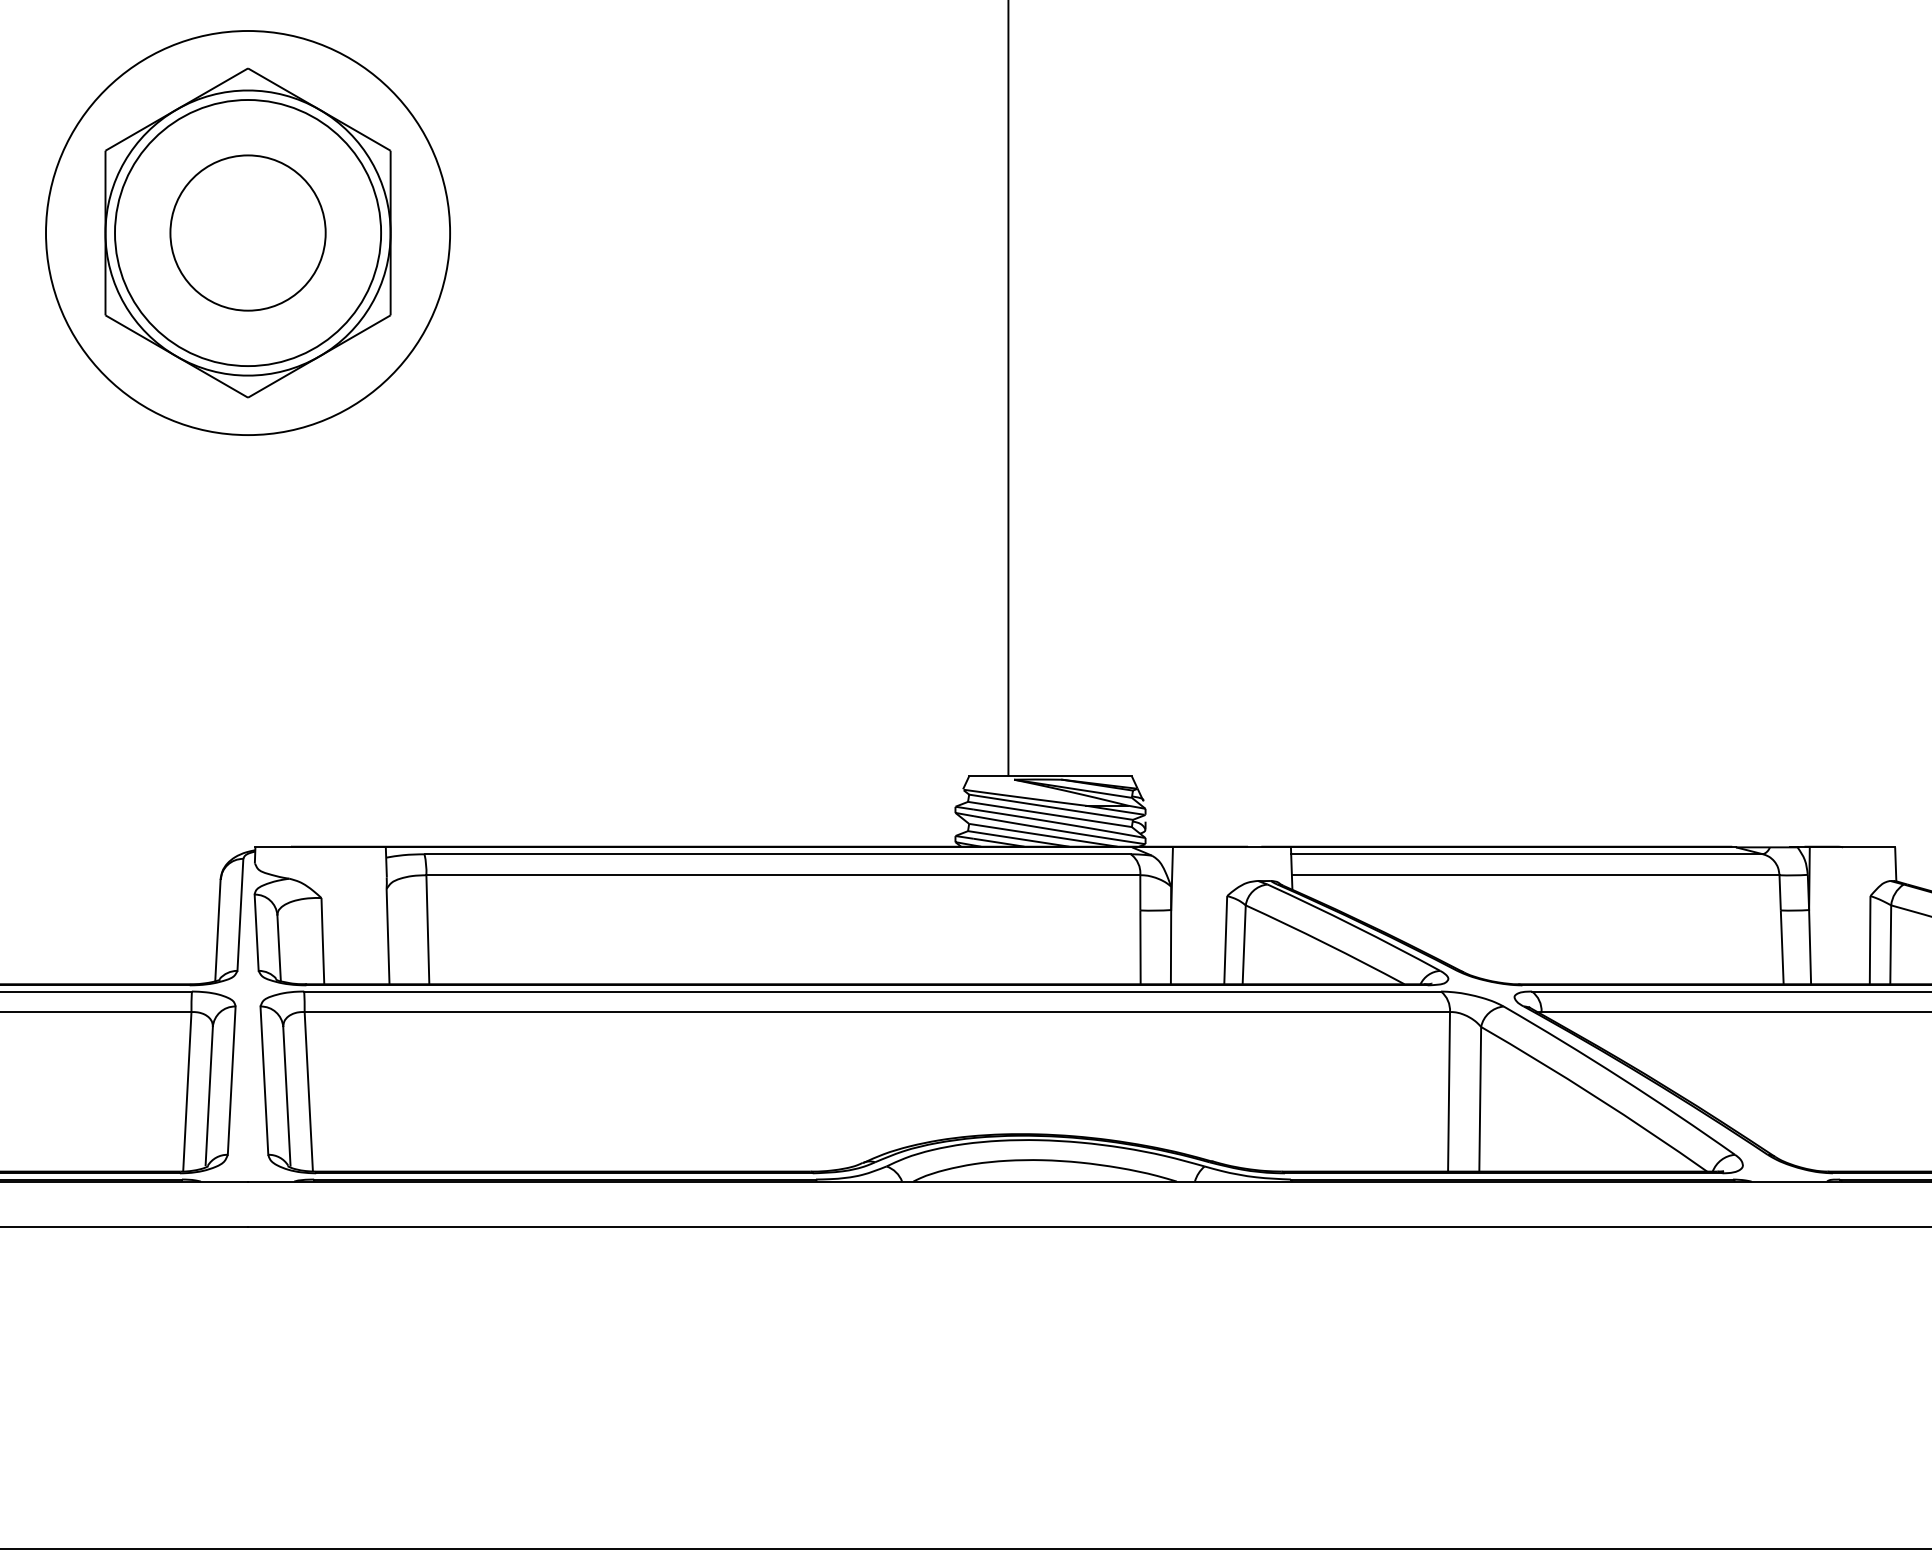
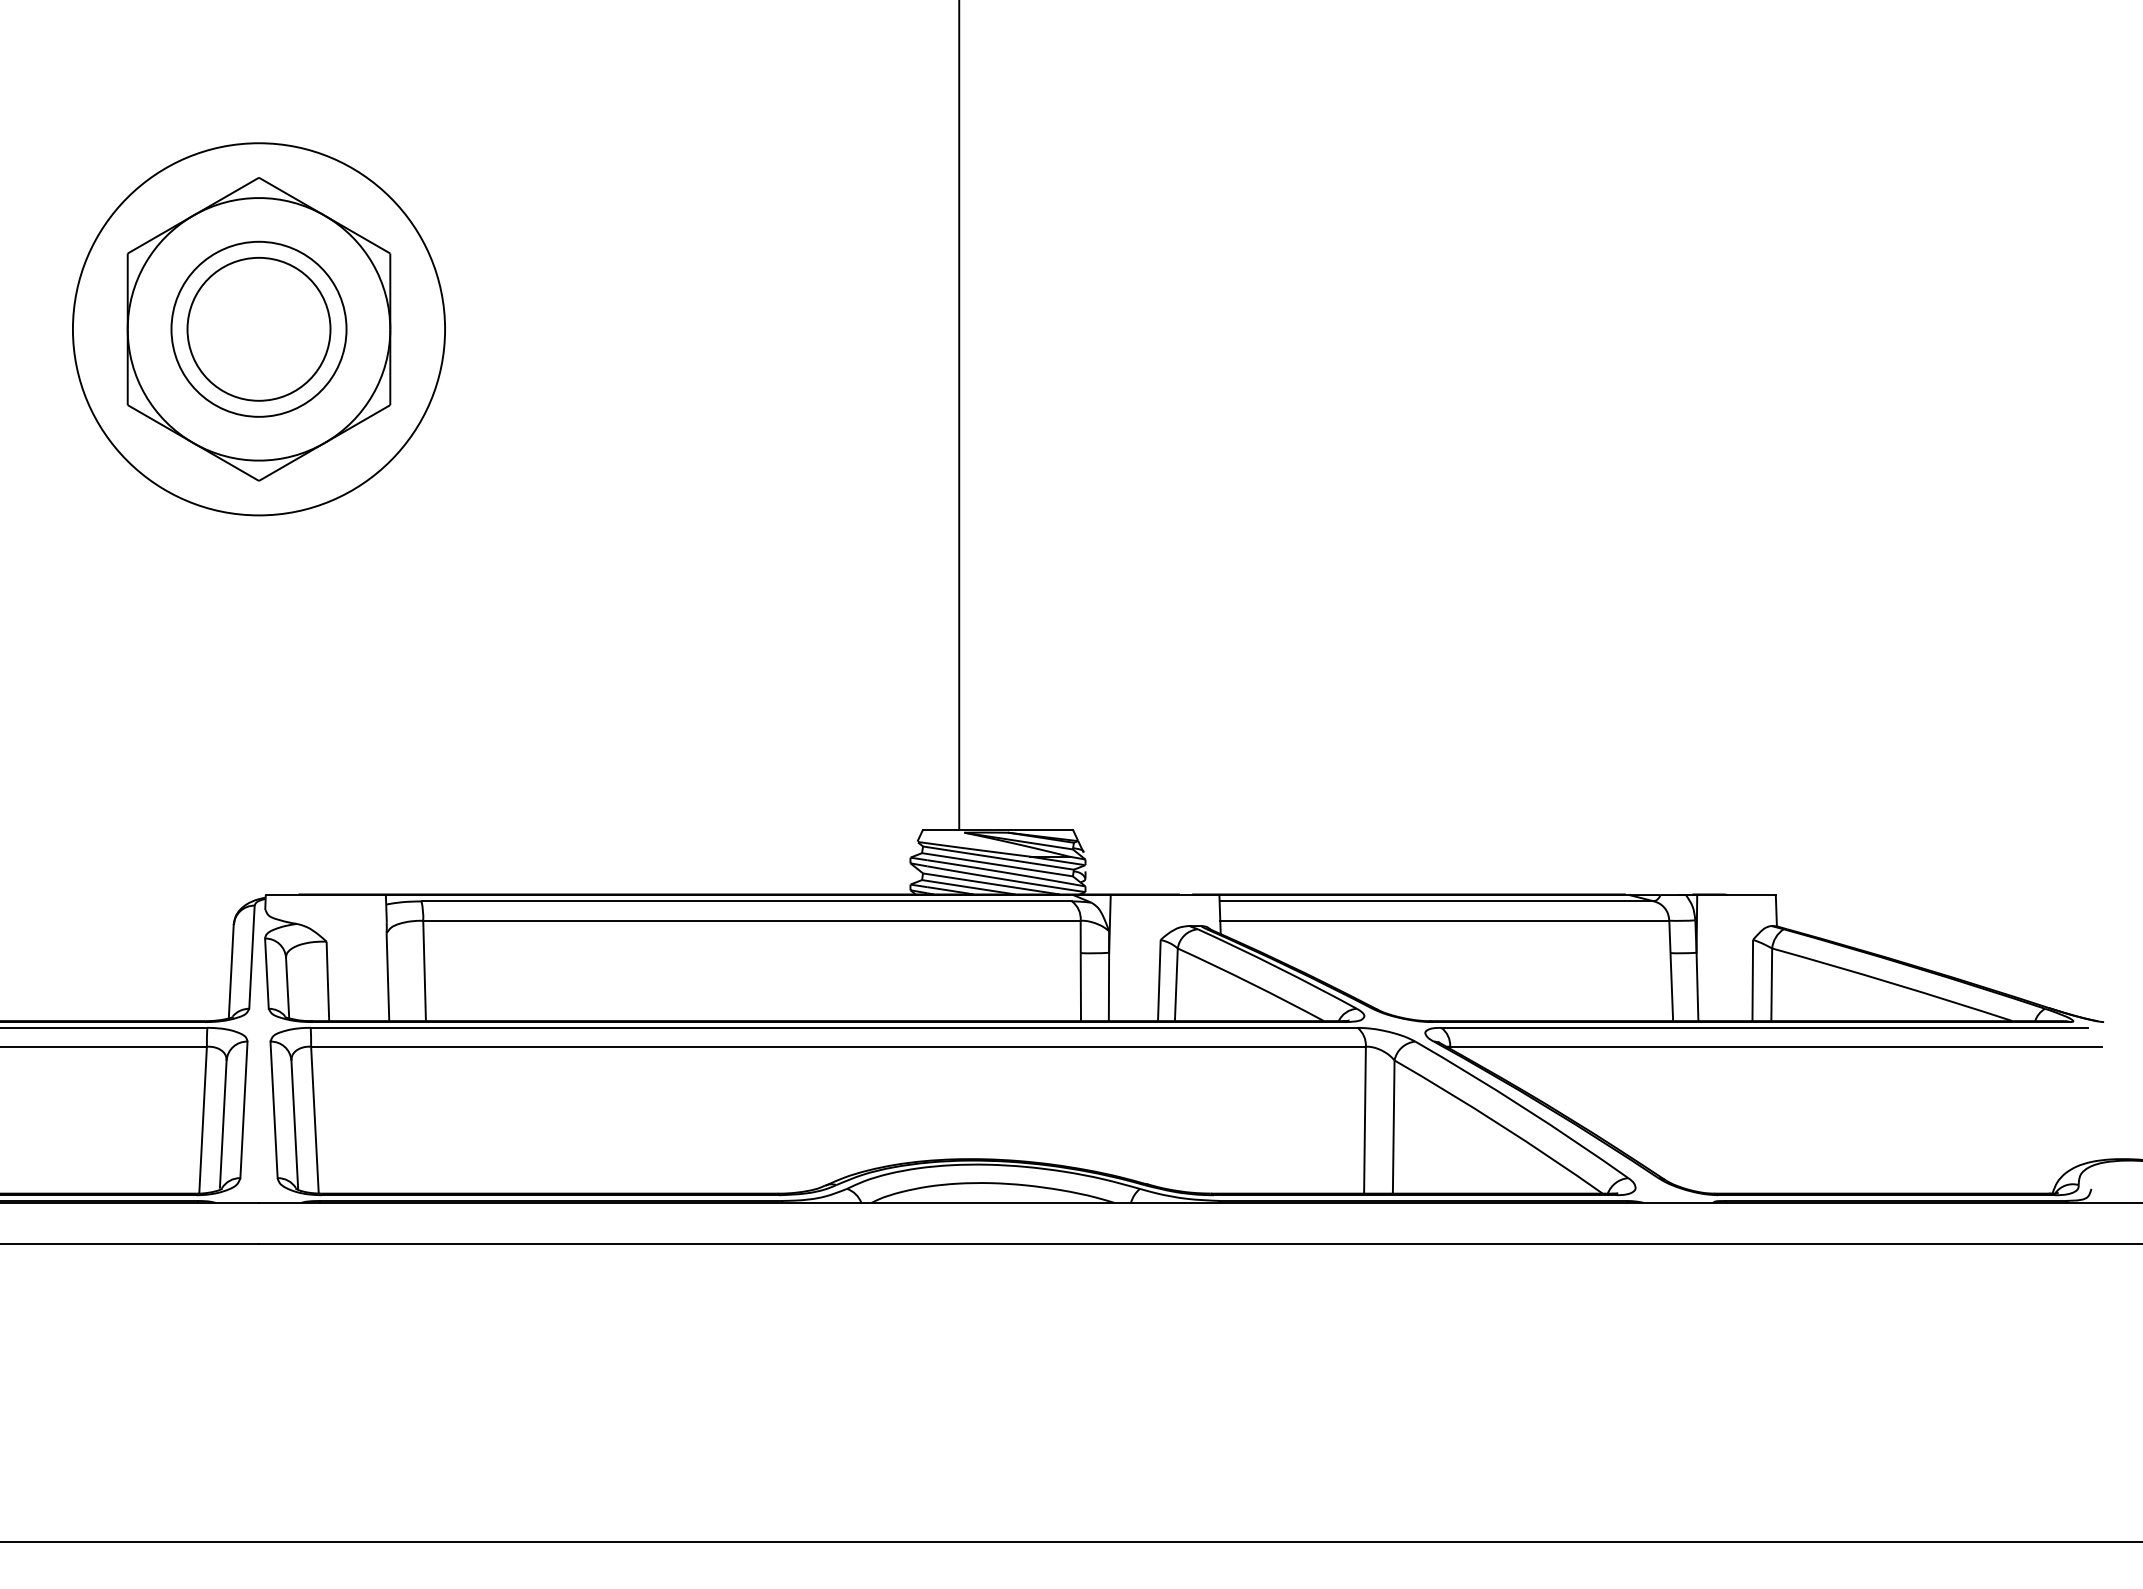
circle: (247, 232) -> (258, 328), size x0.71

